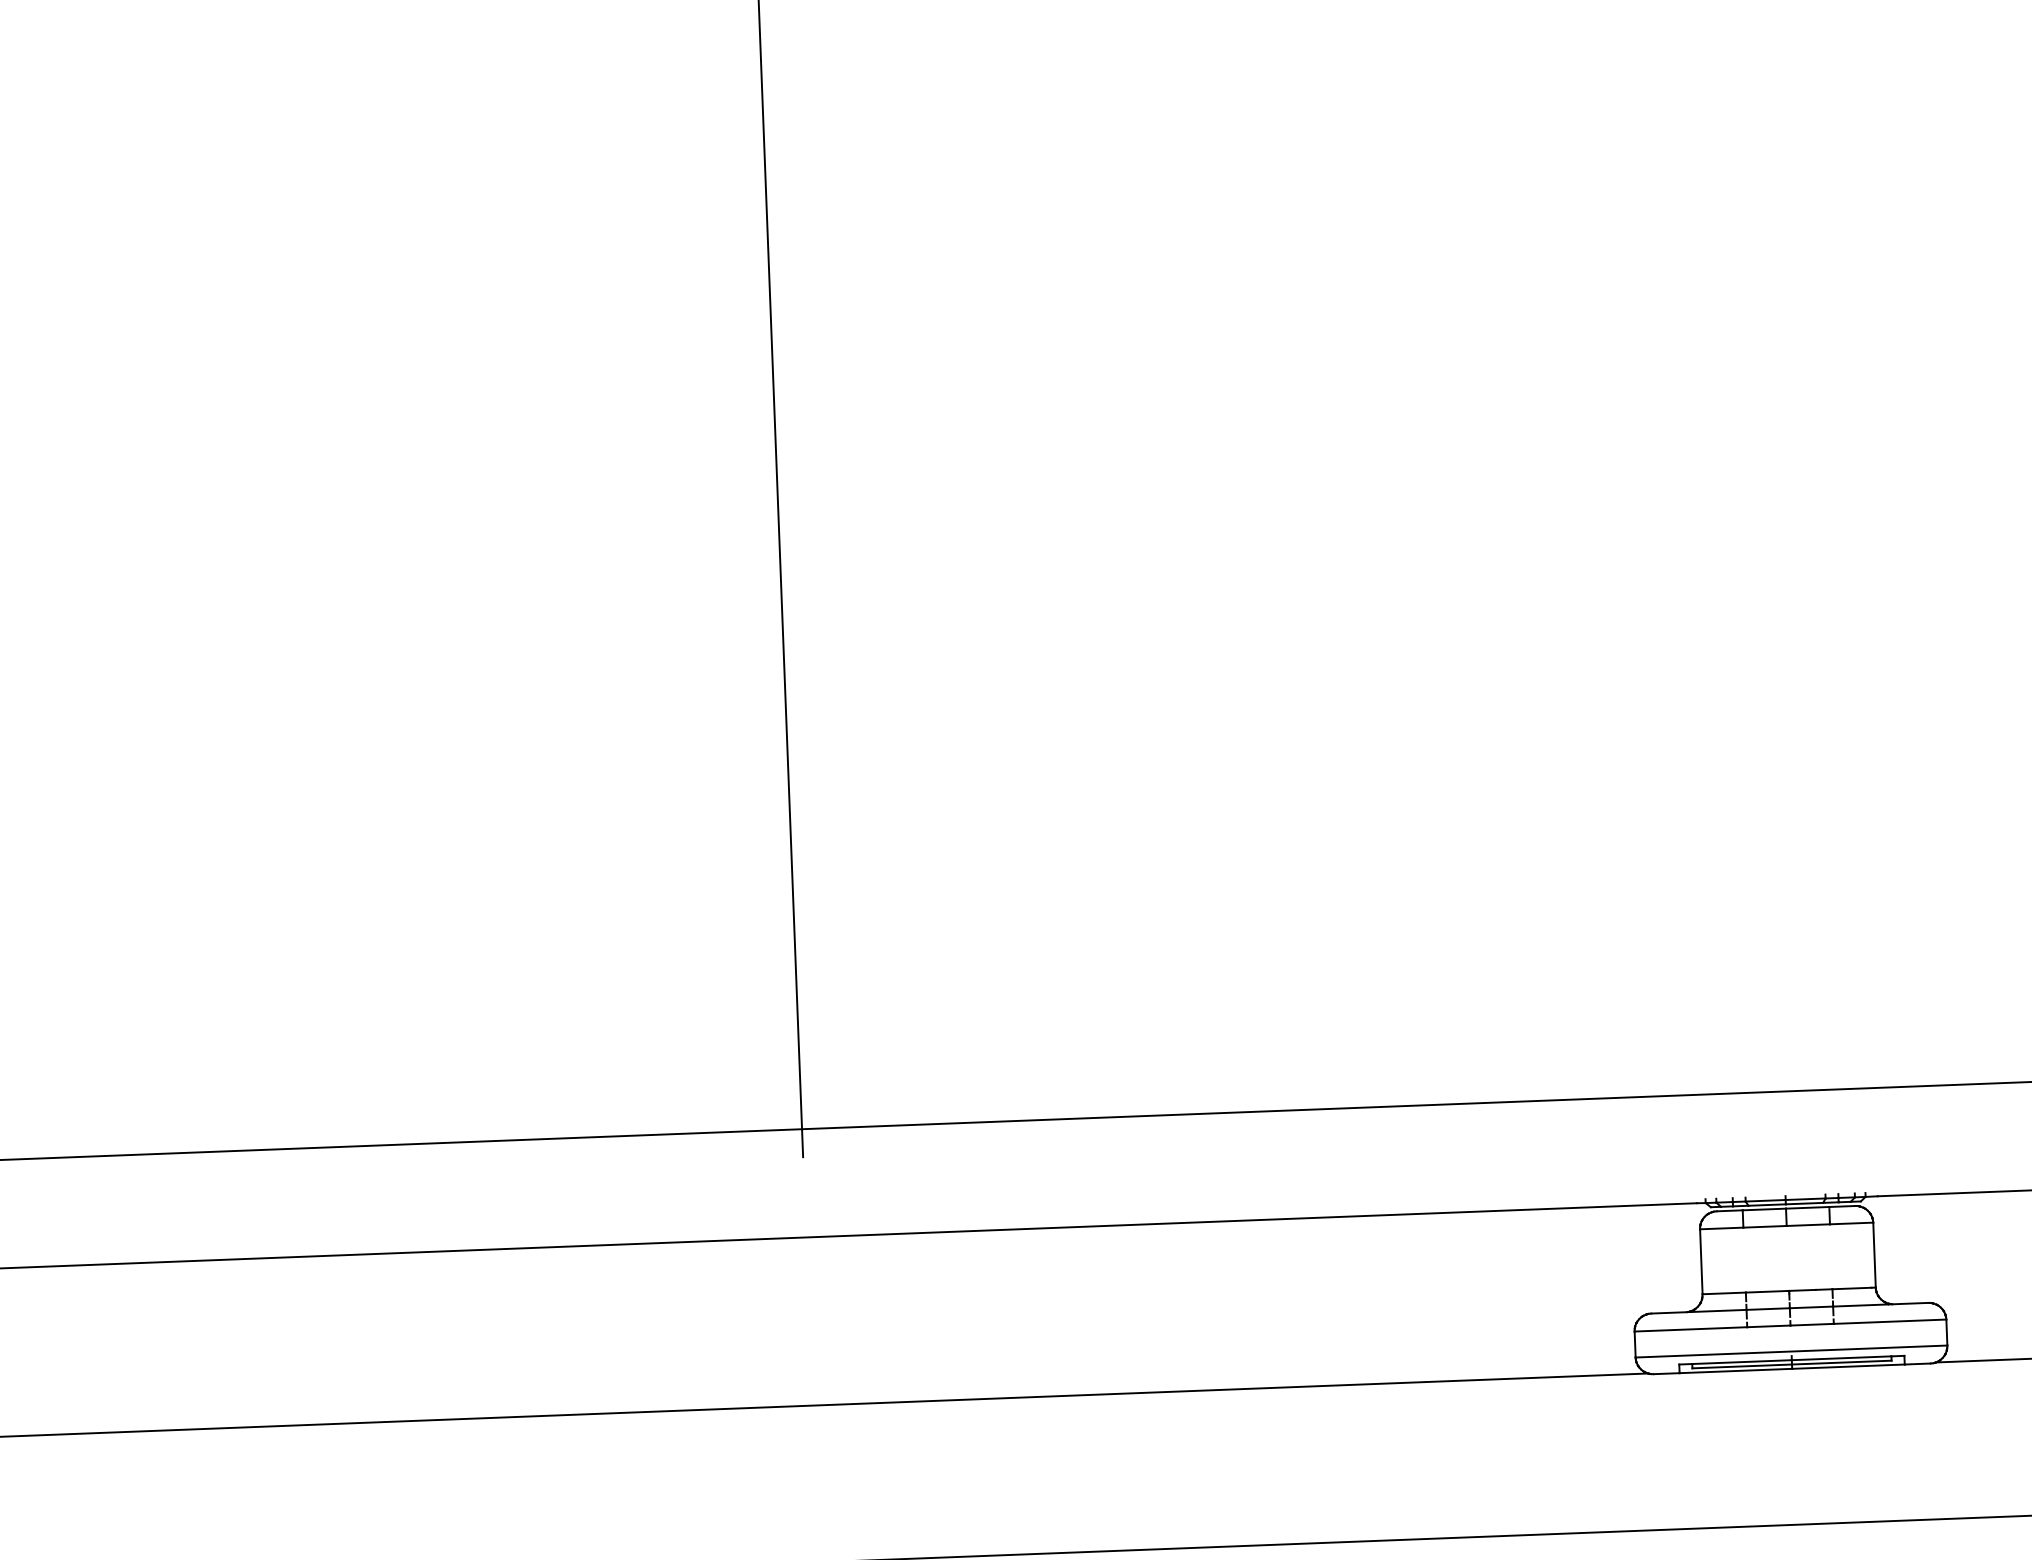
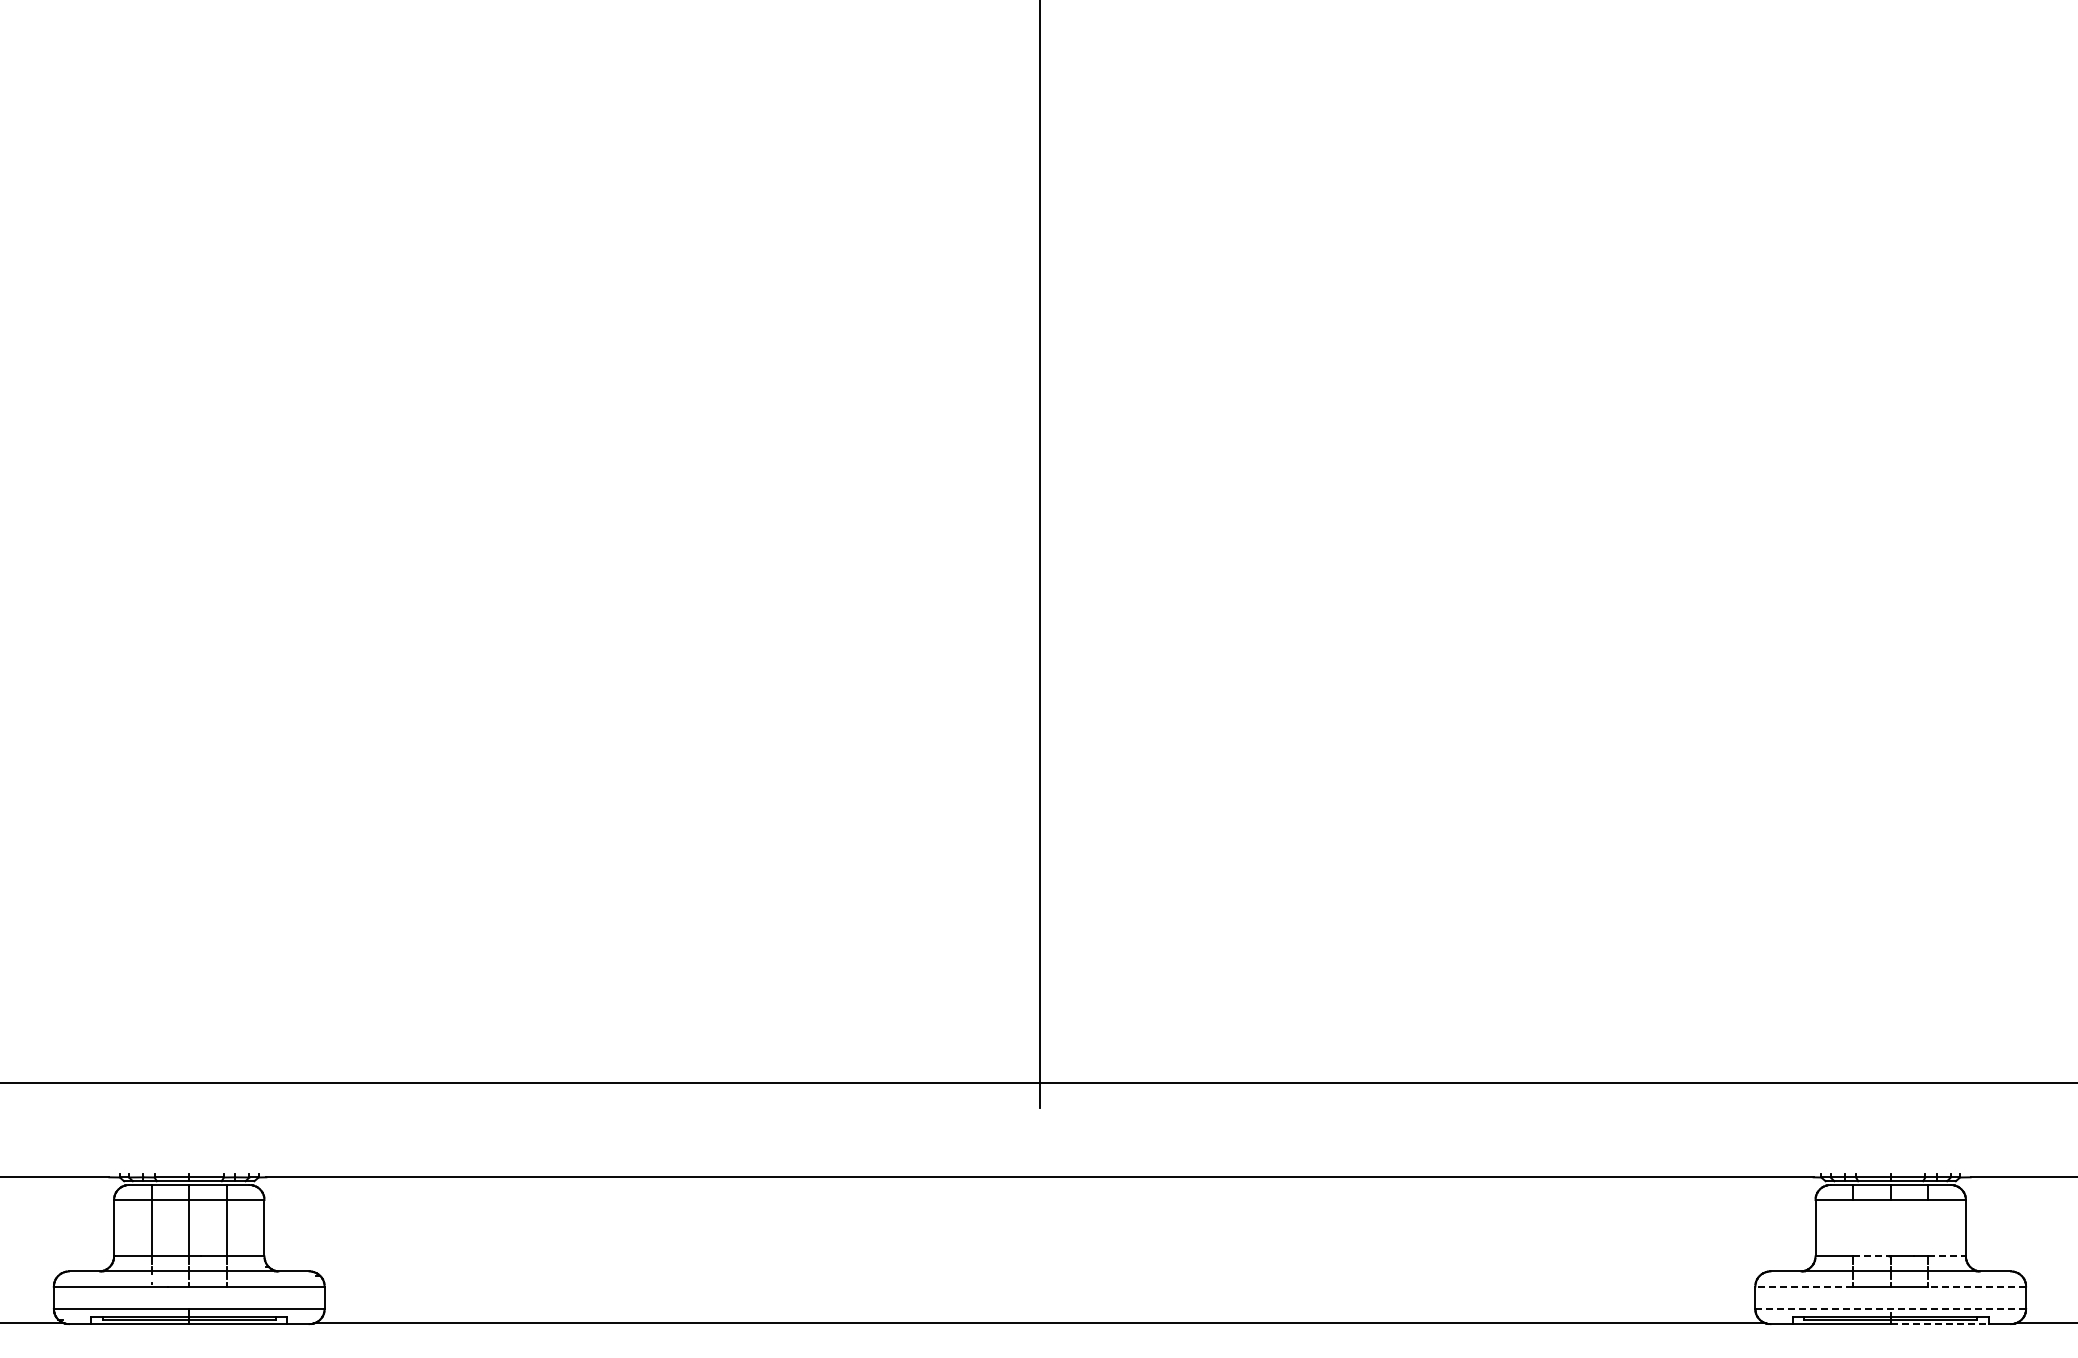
line: (1852, 1288) -> (1945, 1256), solid -> dashed
line: (1767, 1291) -> (1871, 1256), solid -> dashed
line: (1890, 1321) -> (1977, 1286), solid -> dashed
line: (1691, 1329) -> (1804, 1286), solid -> dashed
line: (1792, 1351) -> (1891, 1309), solid -> dashed
line: (1848, 1367) -> (1939, 1324), solid -> dashed

